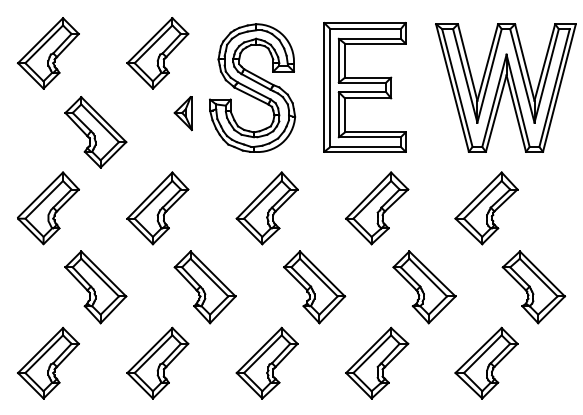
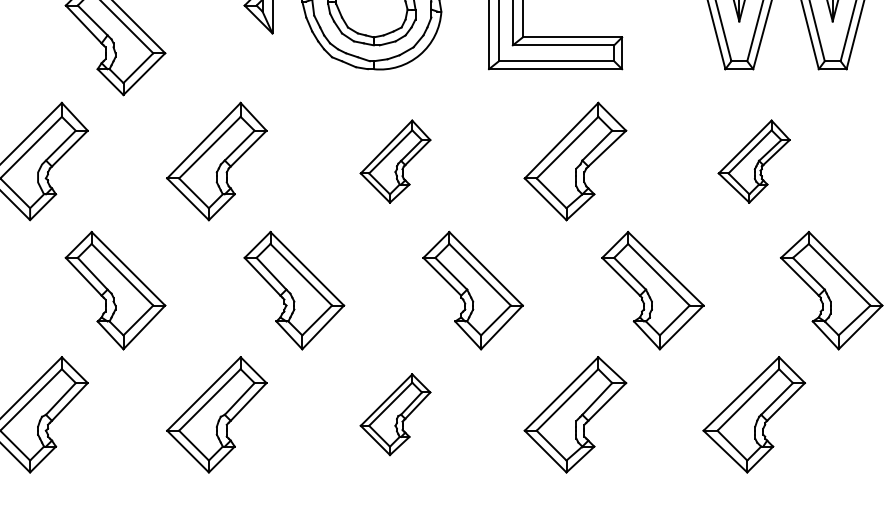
part: (266, 208) -> (394, 161), size x0.7
part: (486, 208) -> (754, 161), size x0.7
part: (266, 362) -> (394, 413), size x0.7

